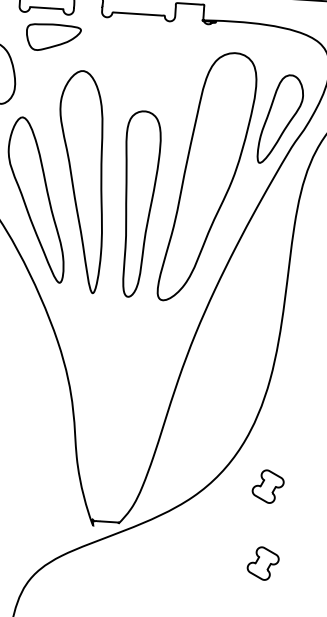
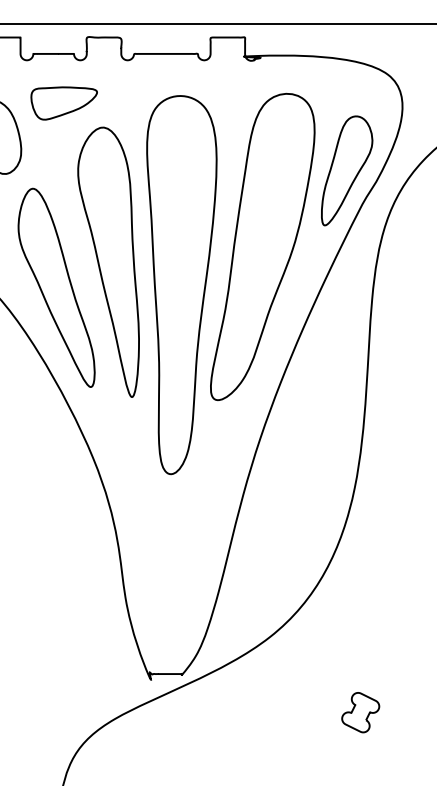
part: (52, 37) -> (63, 103), moved
part: (139, 204) -> (181, 285), size x1.67
part: (268, 486) -> (360, 618), removed

